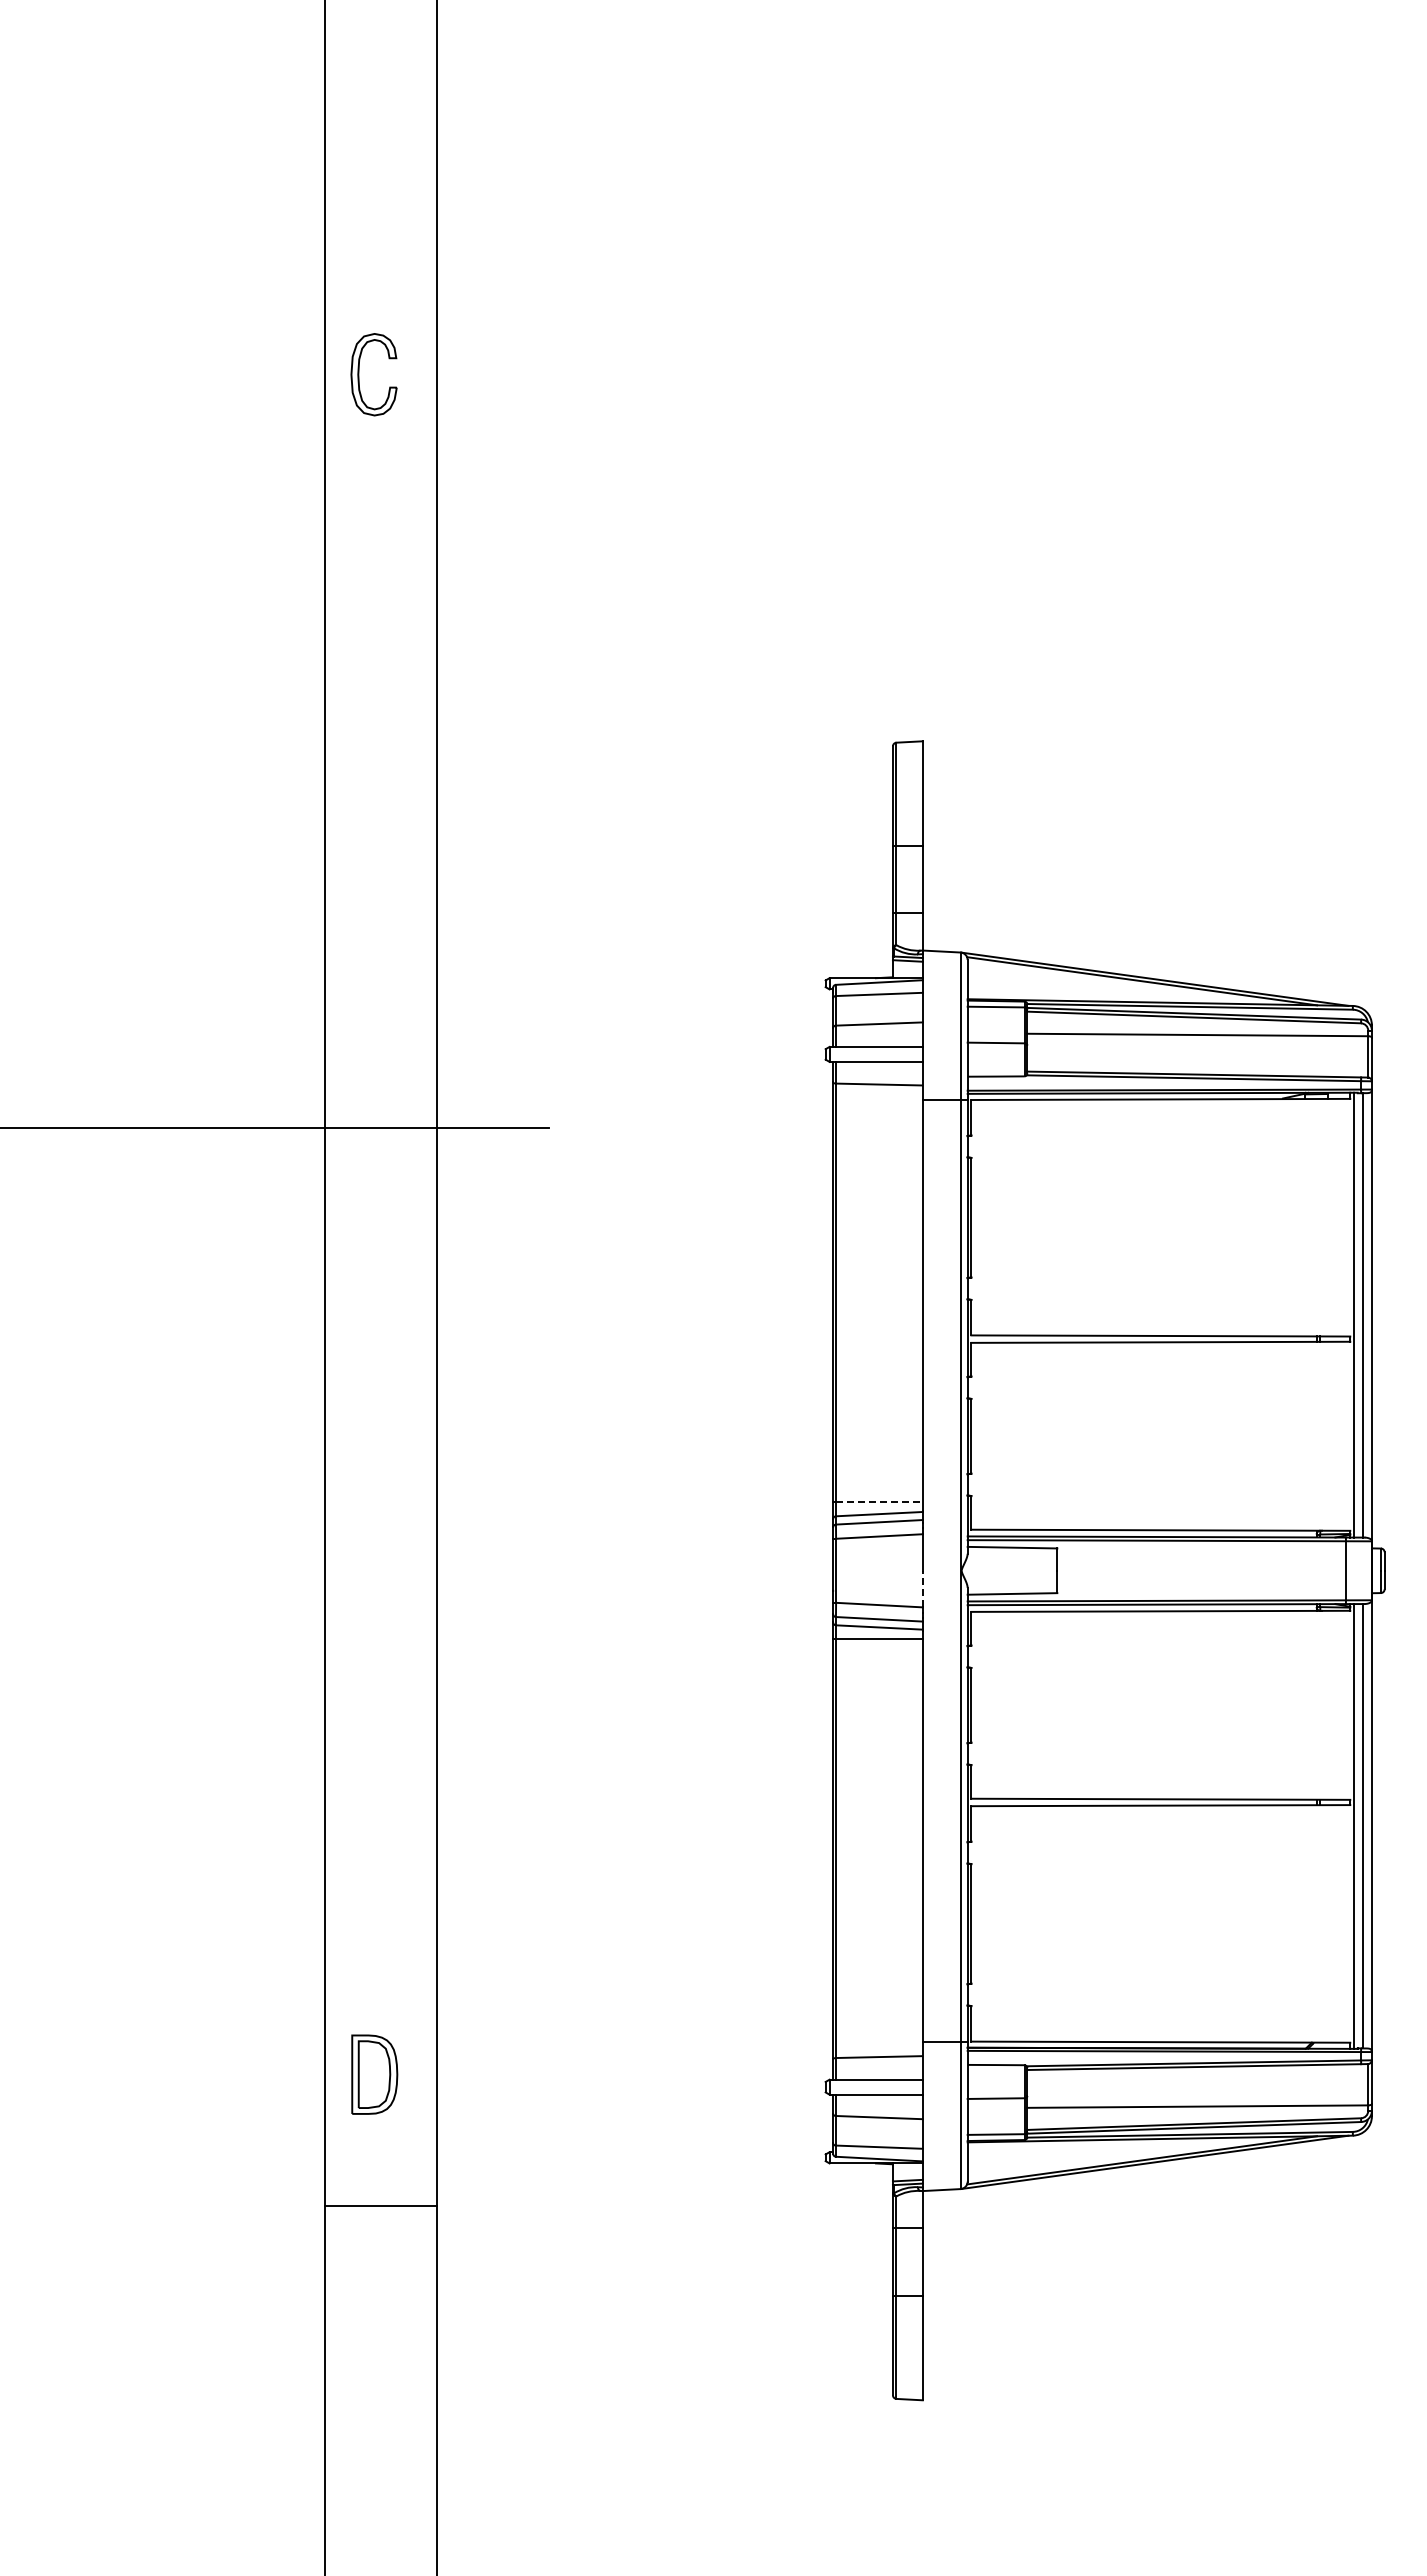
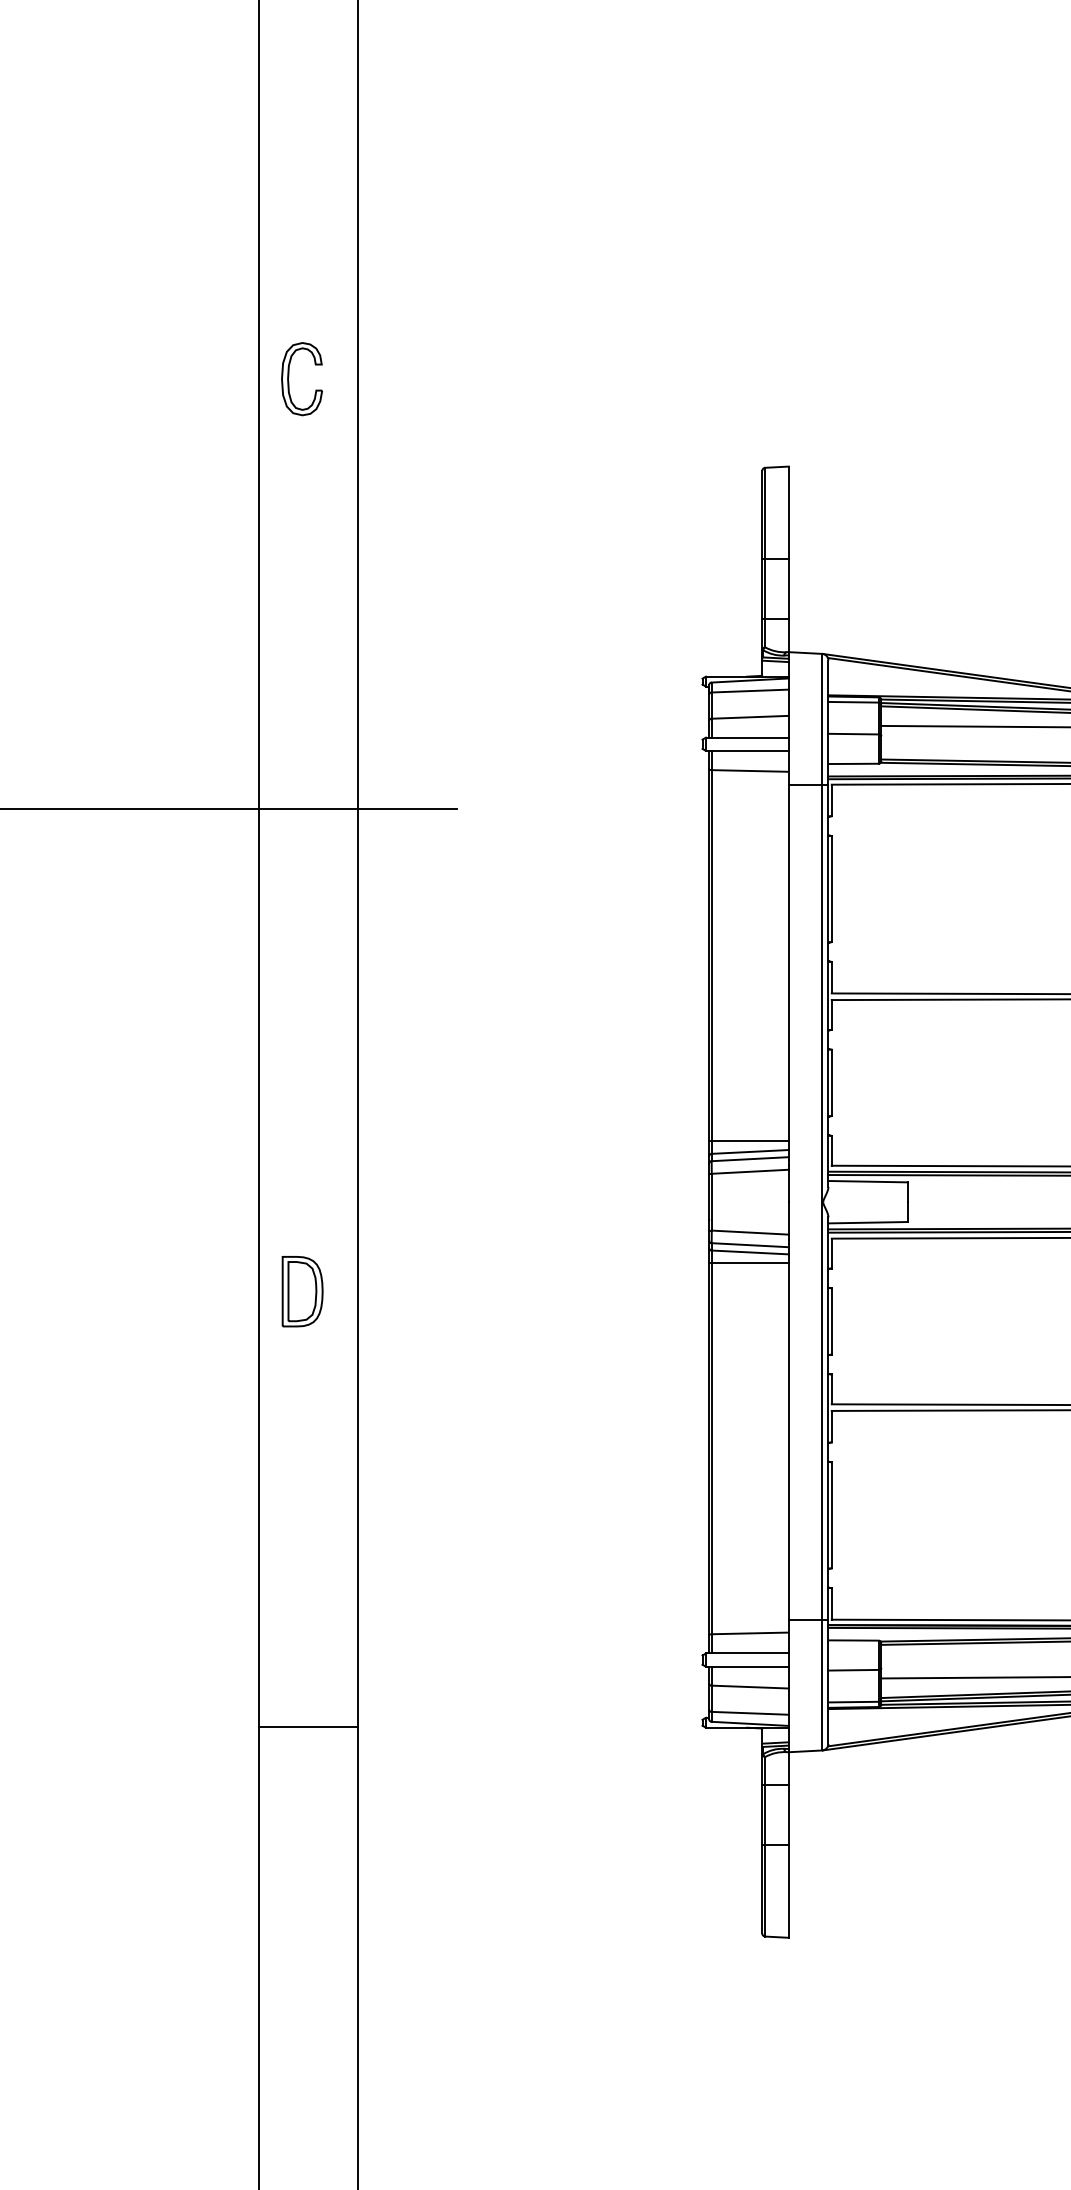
part: (359, 374) -> (289, 378), moved
line: (879, 1502) -> (750, 1141), dashed -> solid
line: (922, 1588) -> (788, 1217), dashed -> solid
part: (374, 2074) -> (302, 1291), moved
line: (381, 2205) -> (308, 1726), moved

